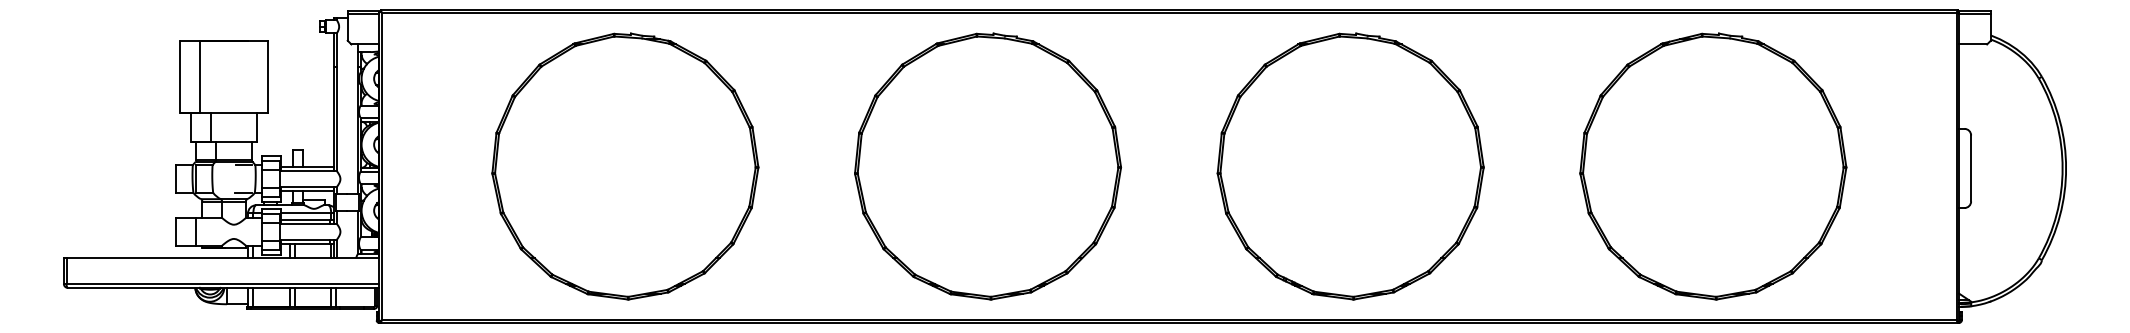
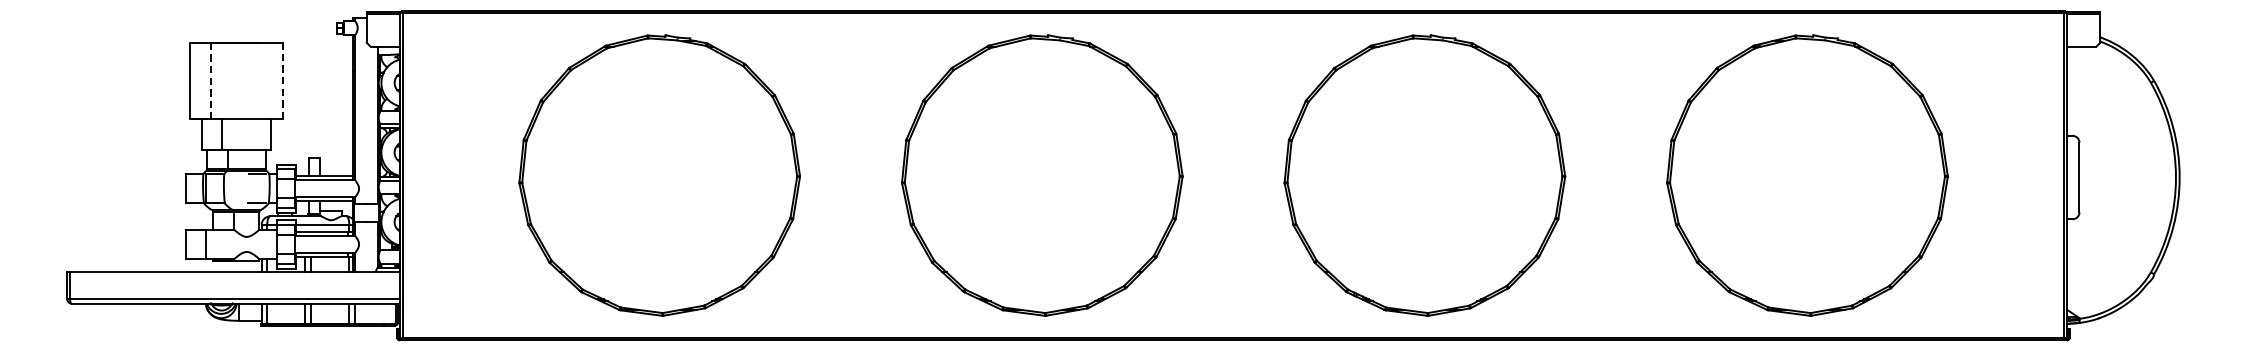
line: (268, 76) -> (283, 80), solid -> dashed
line: (199, 77) -> (210, 81), solid -> dashed

